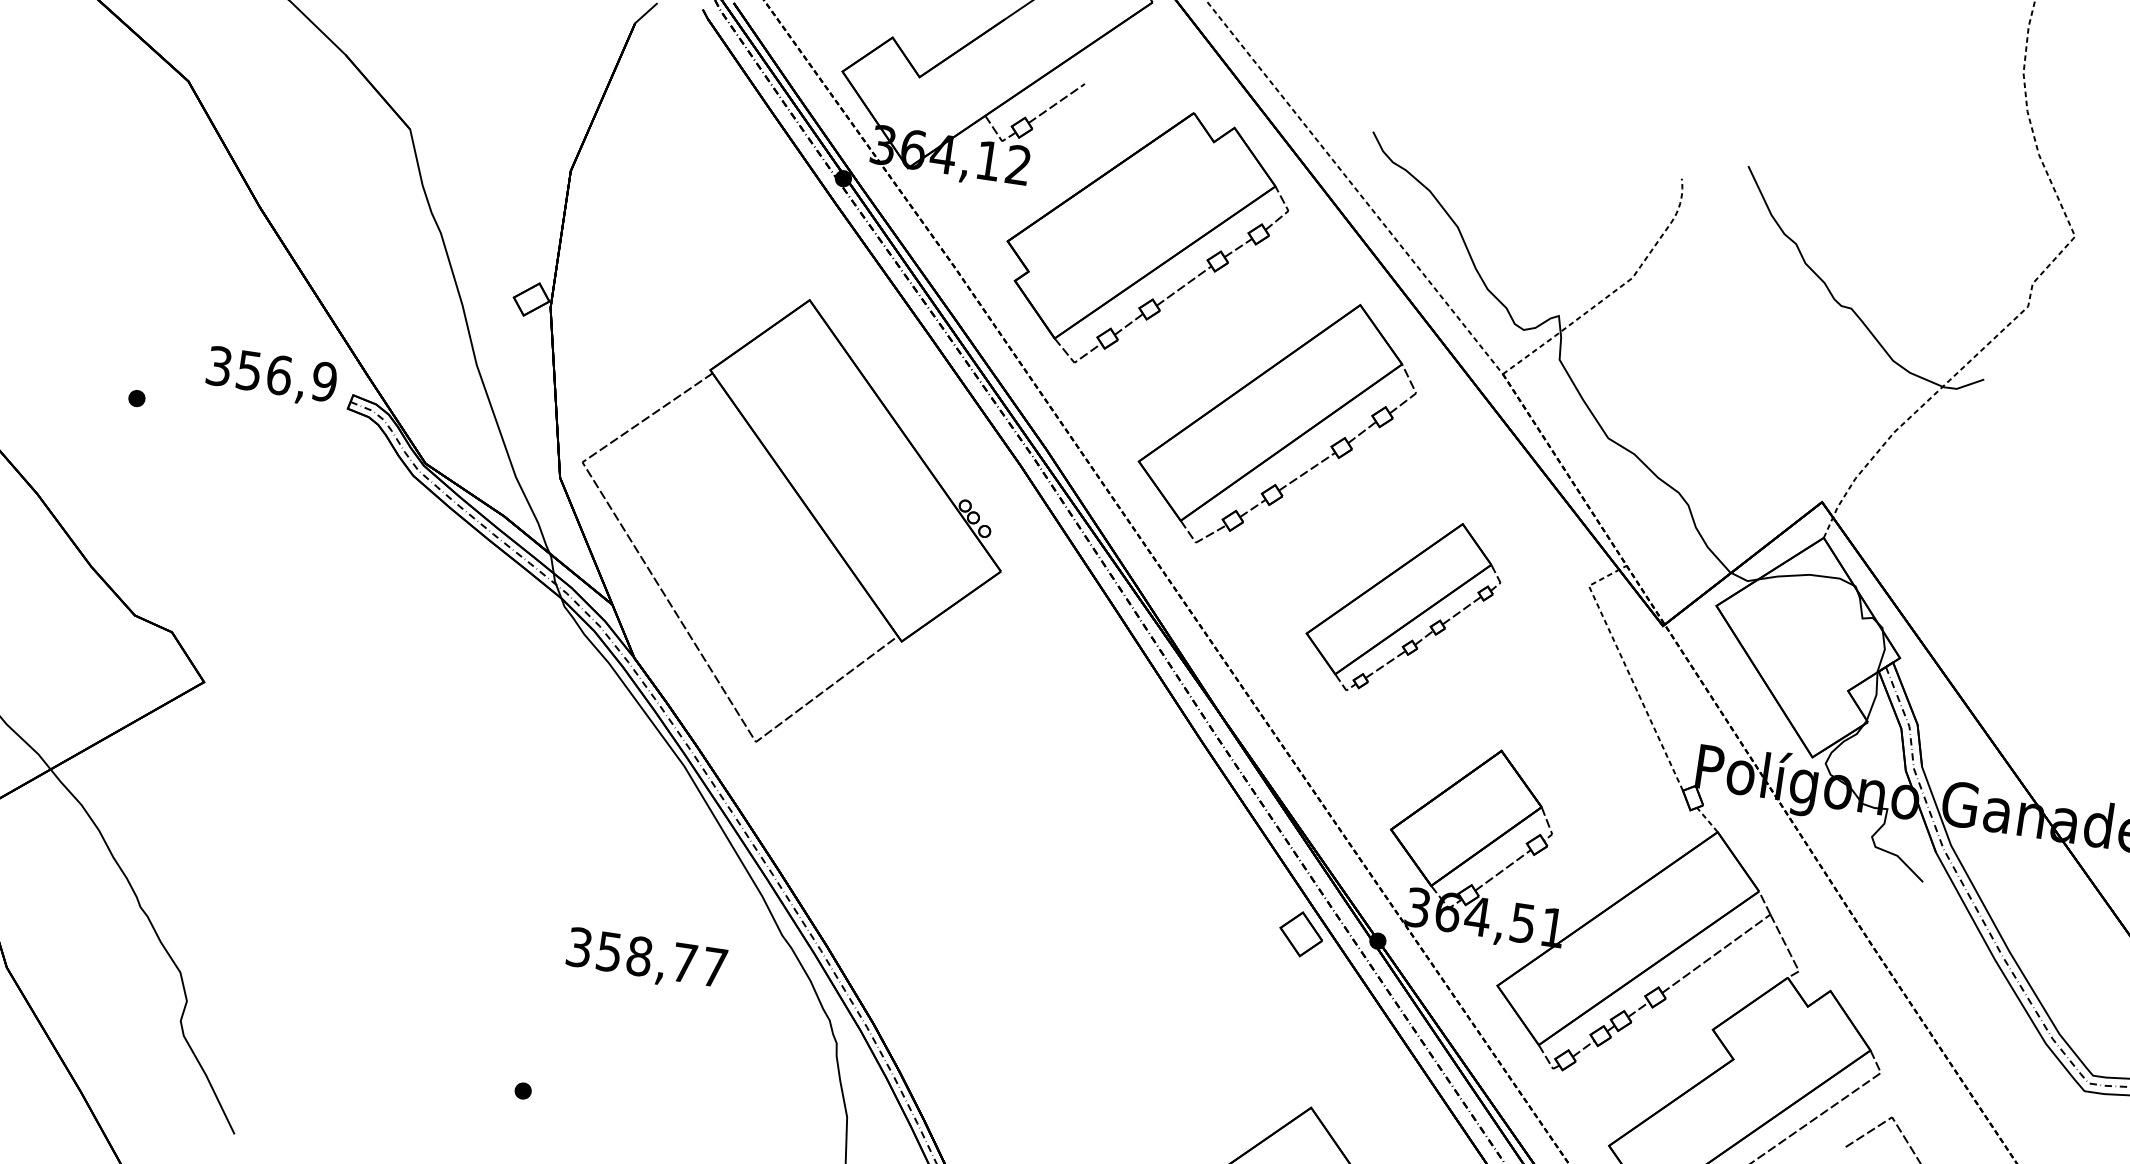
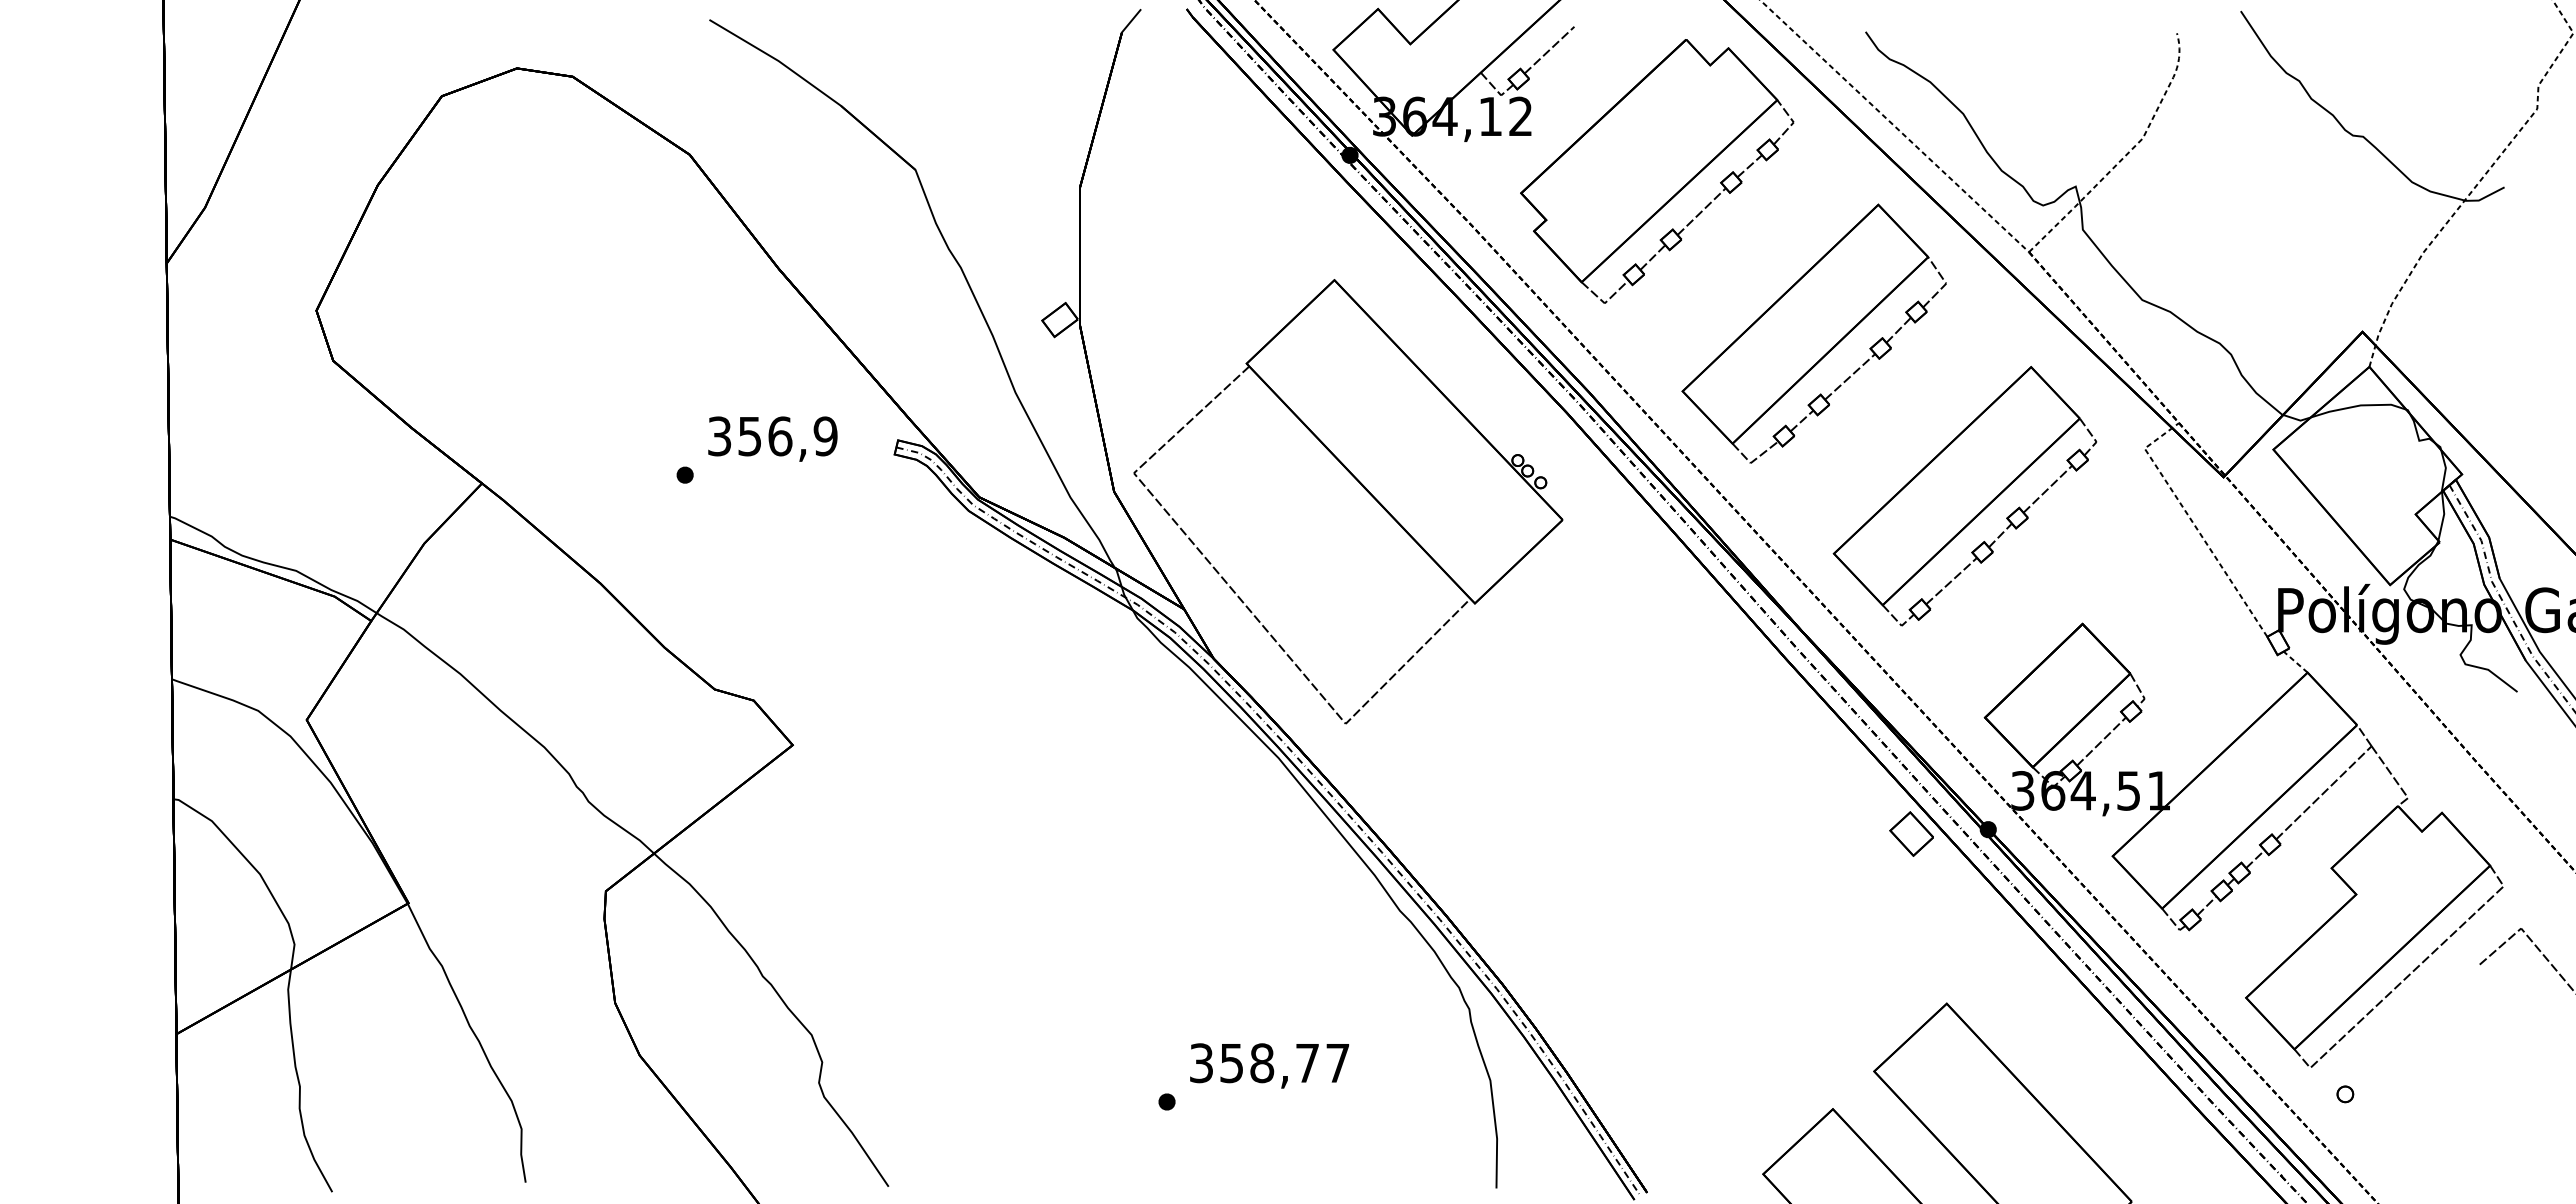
text: (271, 376) -> (772, 438), moved
part: (1403, 607) -> (1964, 496), size x1.43
text: (646, 959) -> (1269, 1065), moved

